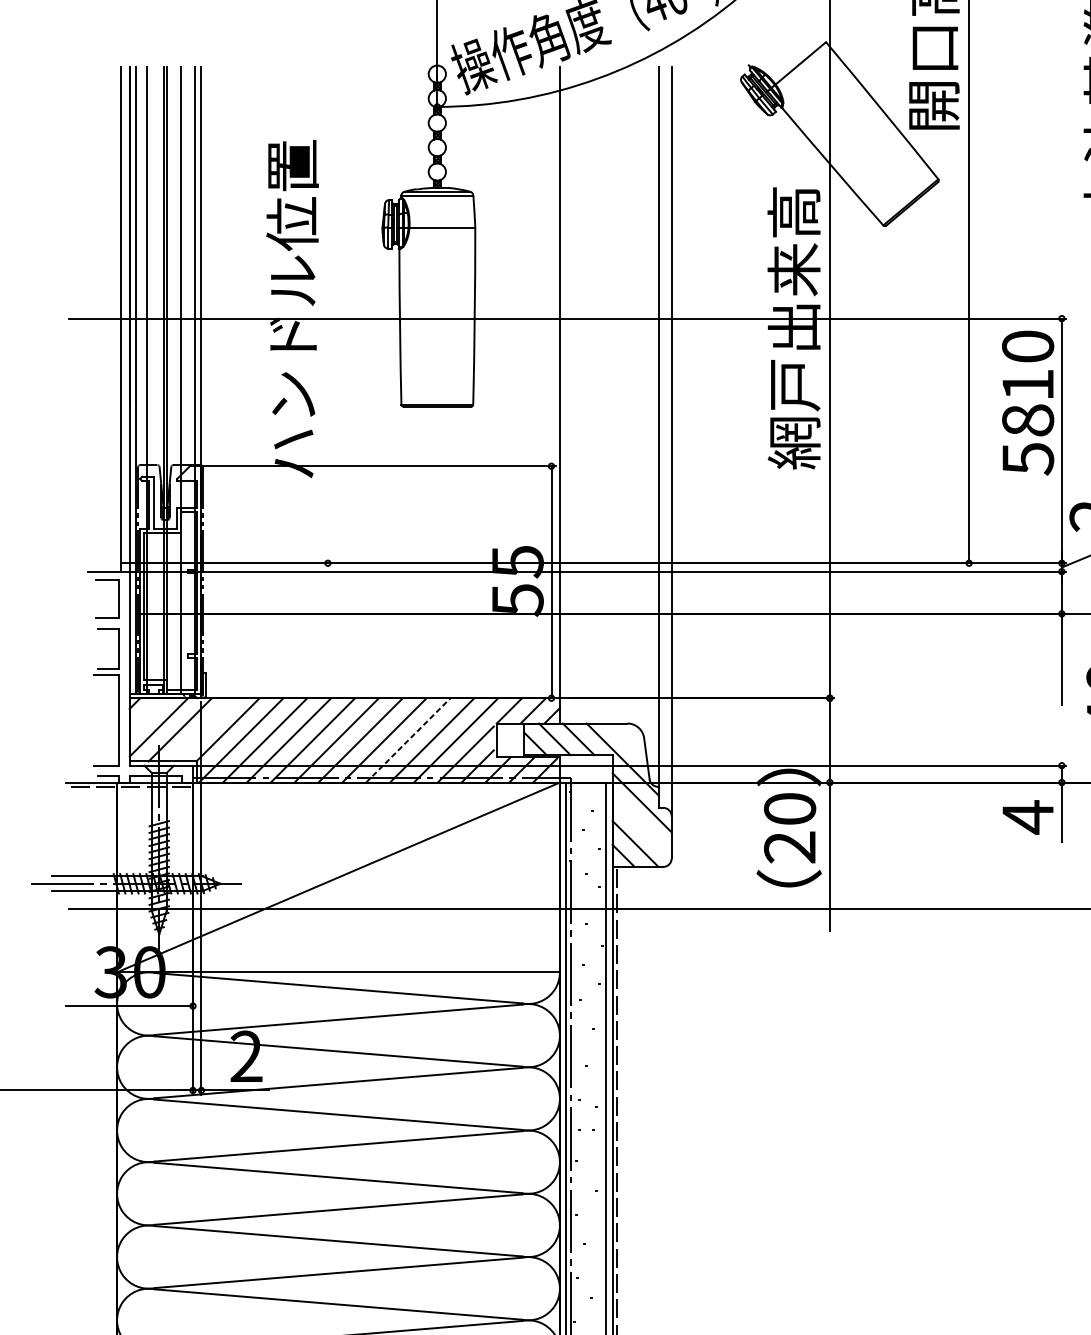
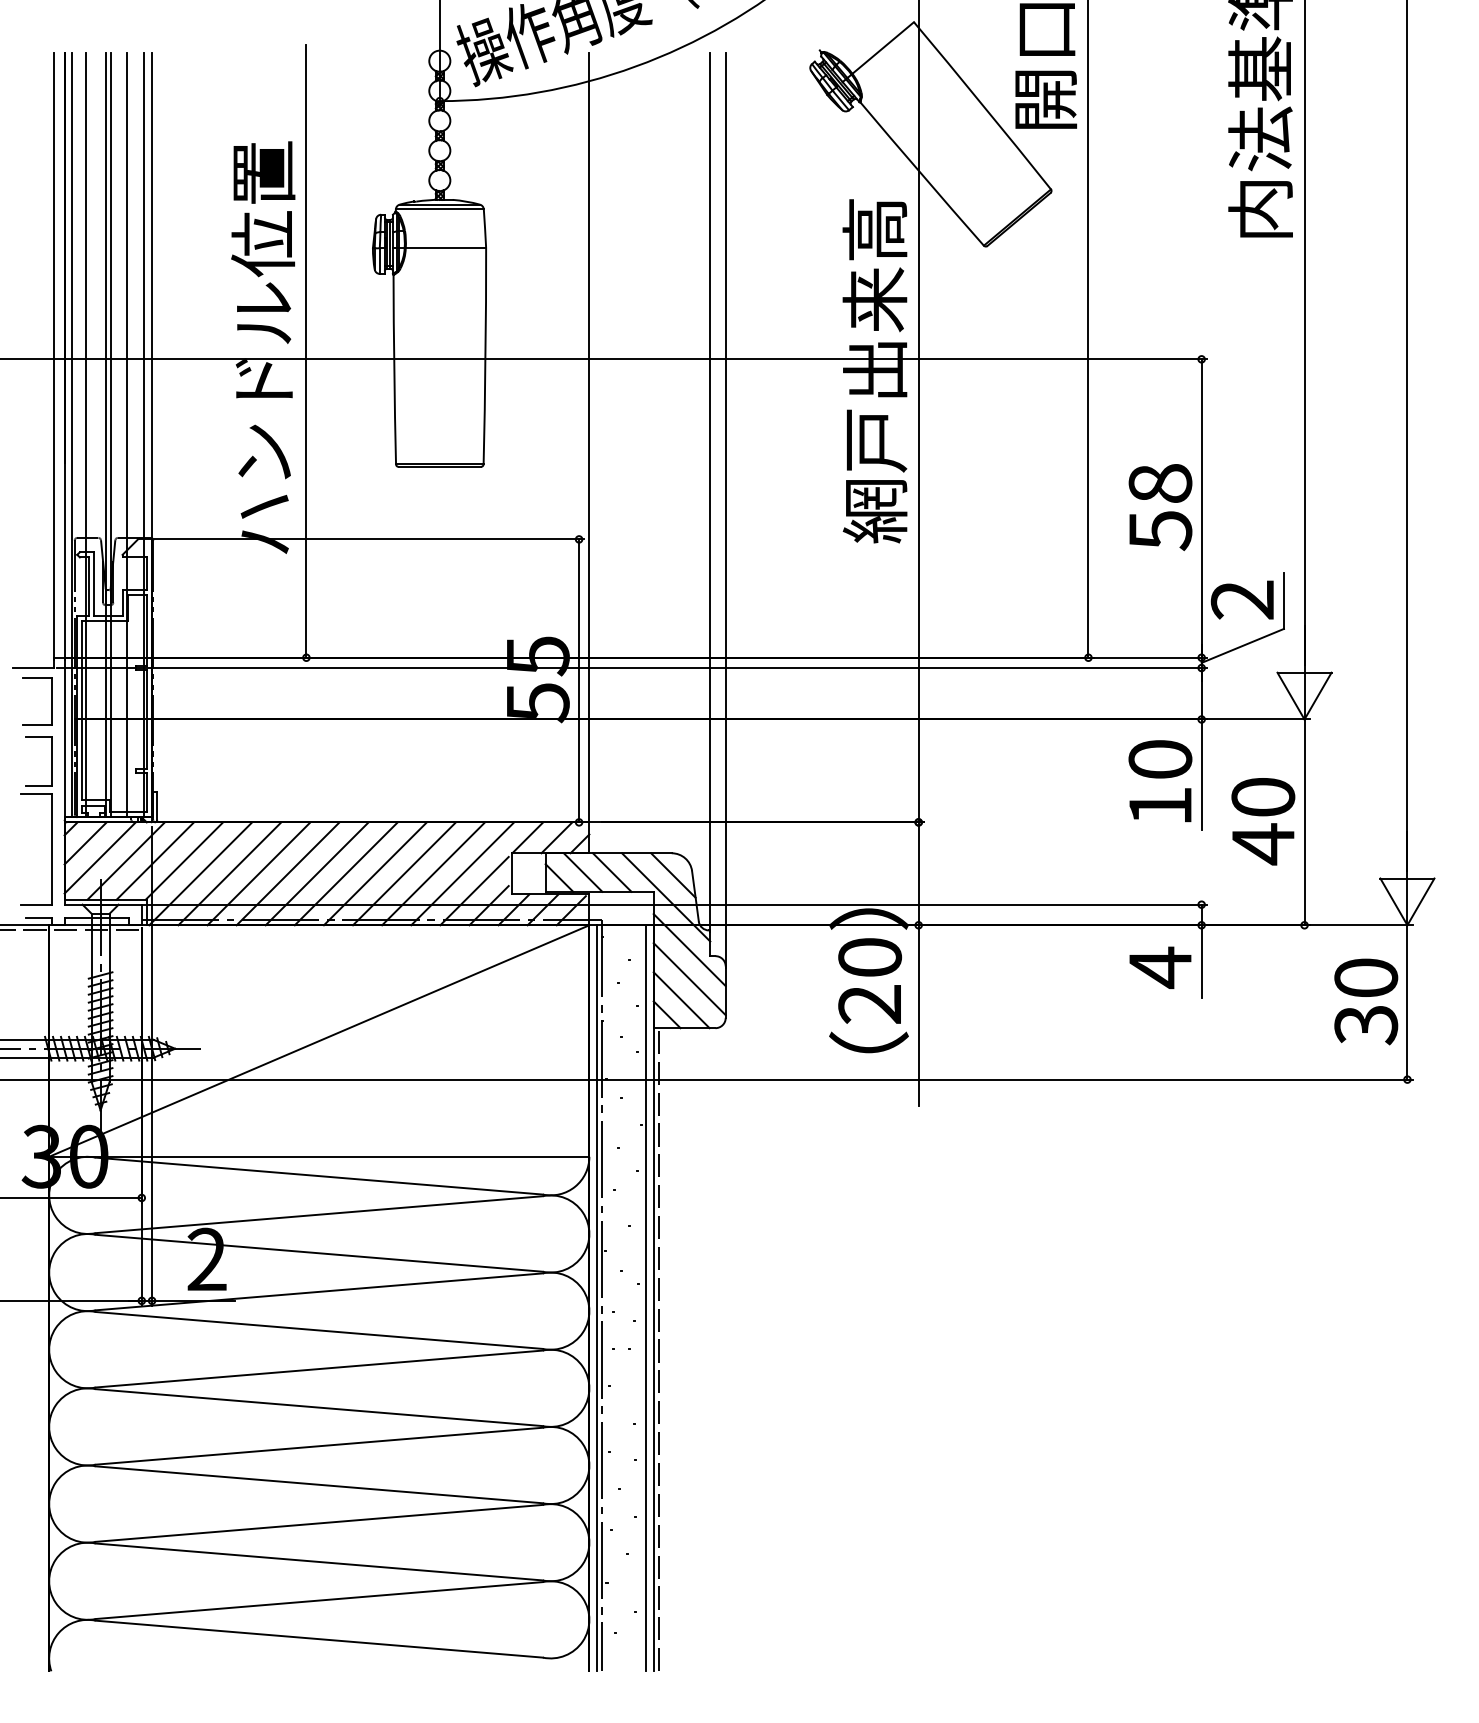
line: (328, 312) -> (306, 351), added
text: (1028, 364) -> (1160, 781), moved
line: (146, 715) -> (85, 843), added
line: (204, 729) -> (155, 860), added
line: (408, 740) -> (404, 873), dashed -> solid
line: (628, 741) -> (673, 875), added
line: (642, 827) -> (689, 979), added

